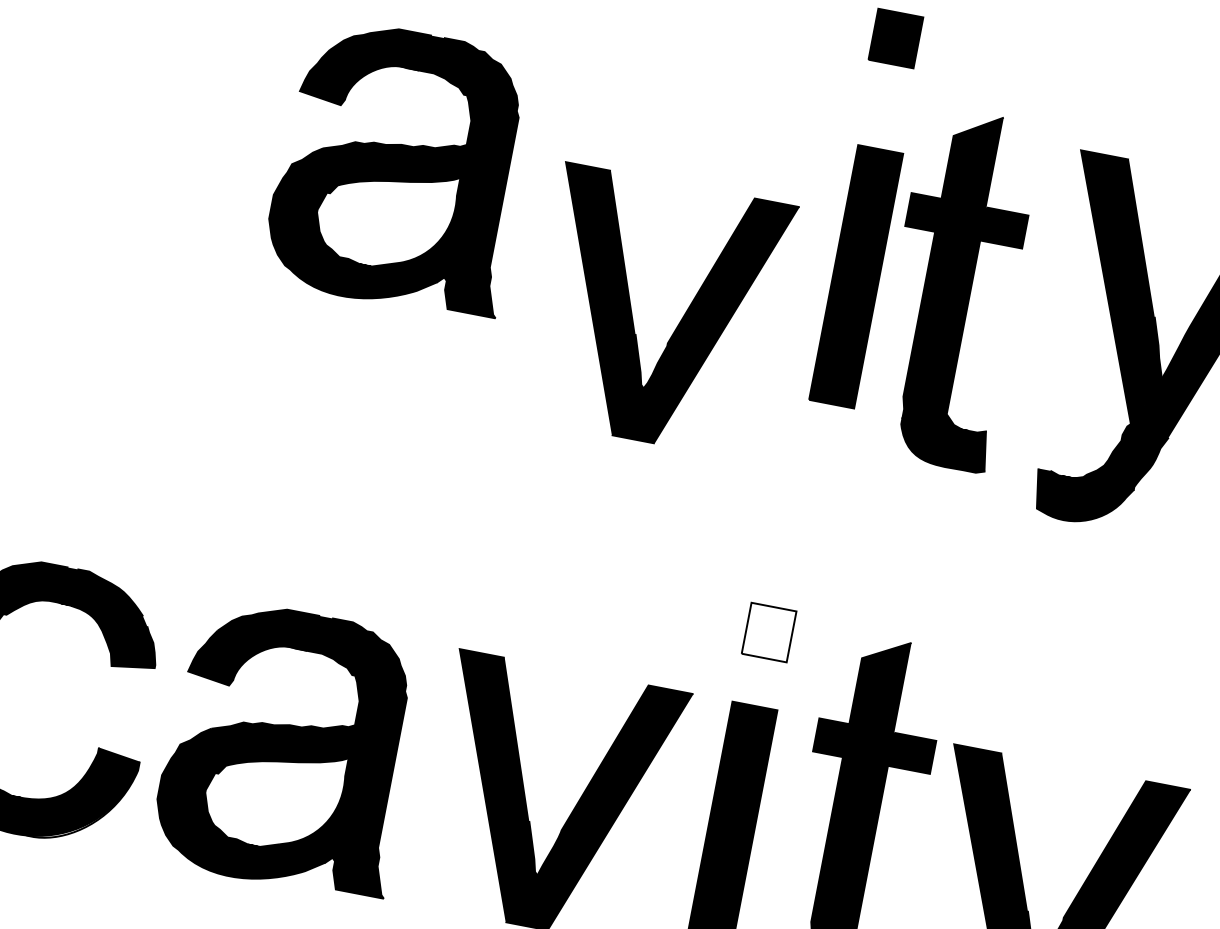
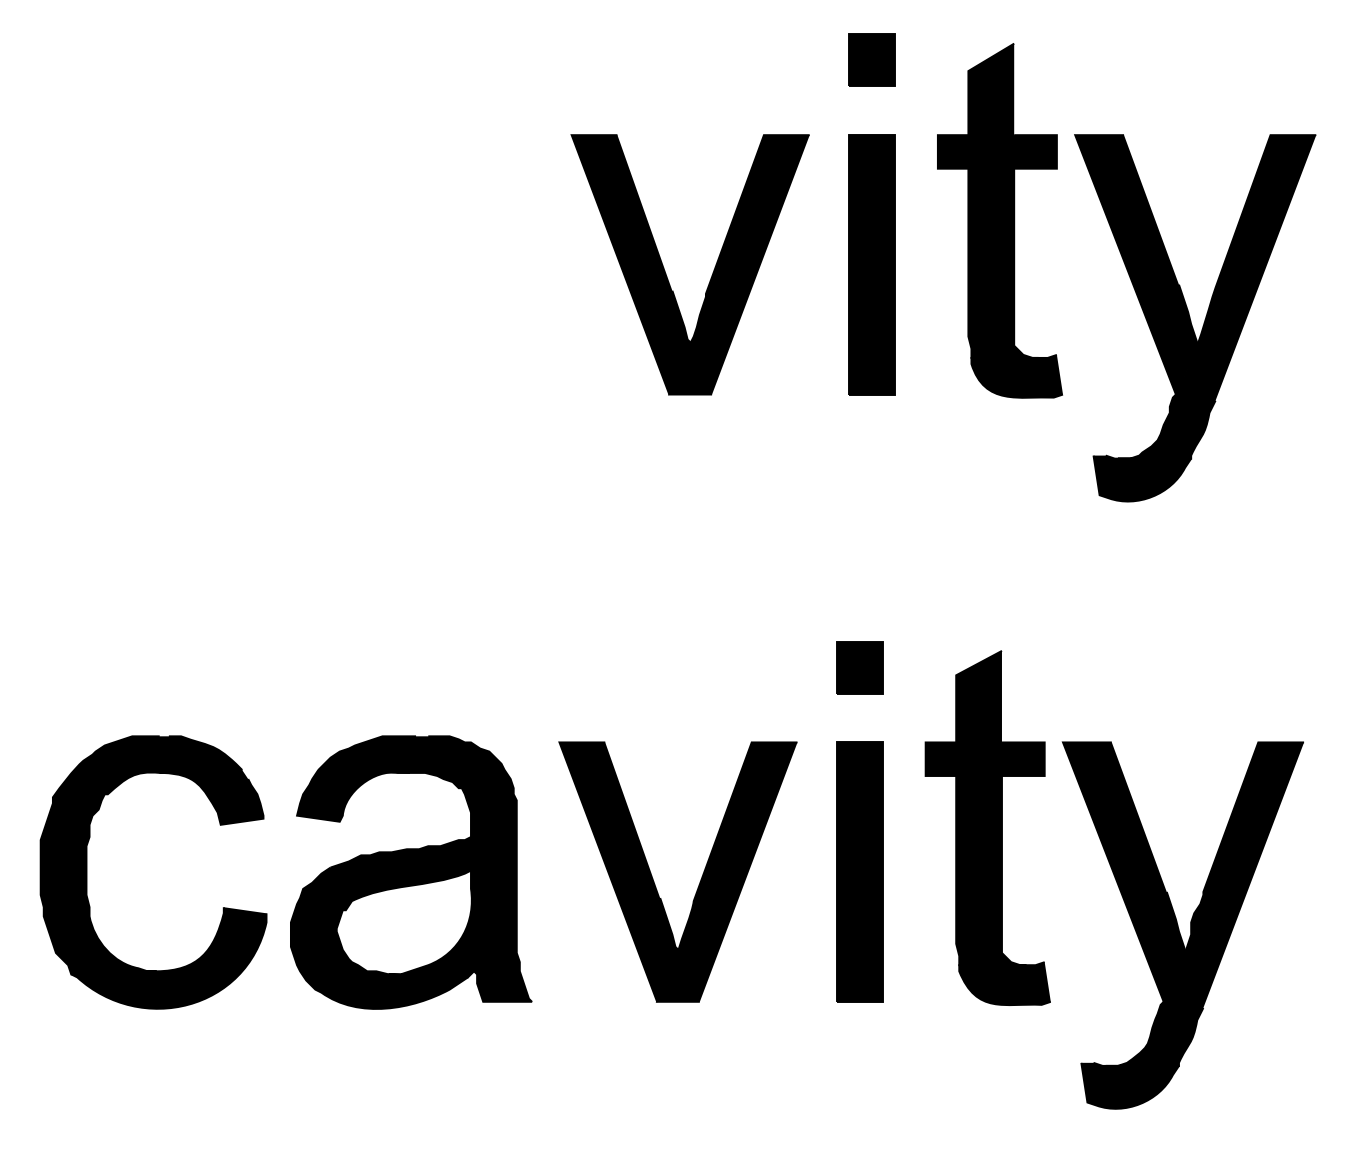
part: (401, 168) -> (411, 281), removed
part: (855, 276) -> (871, 264), moved
part: (956, 288) -> (1000, 220), moved
part: (678, 323) -> (712, 272), moved
fill: (768, 632) -> (859, 667), added

